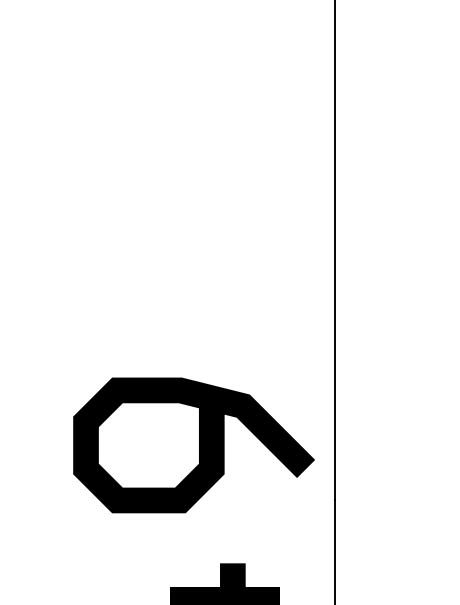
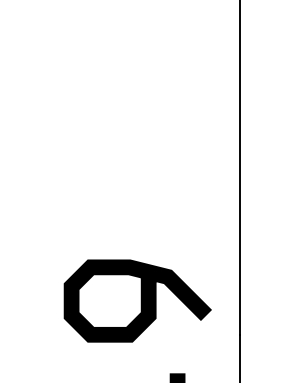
curve: (198, 444) -> (140, 300), moved

